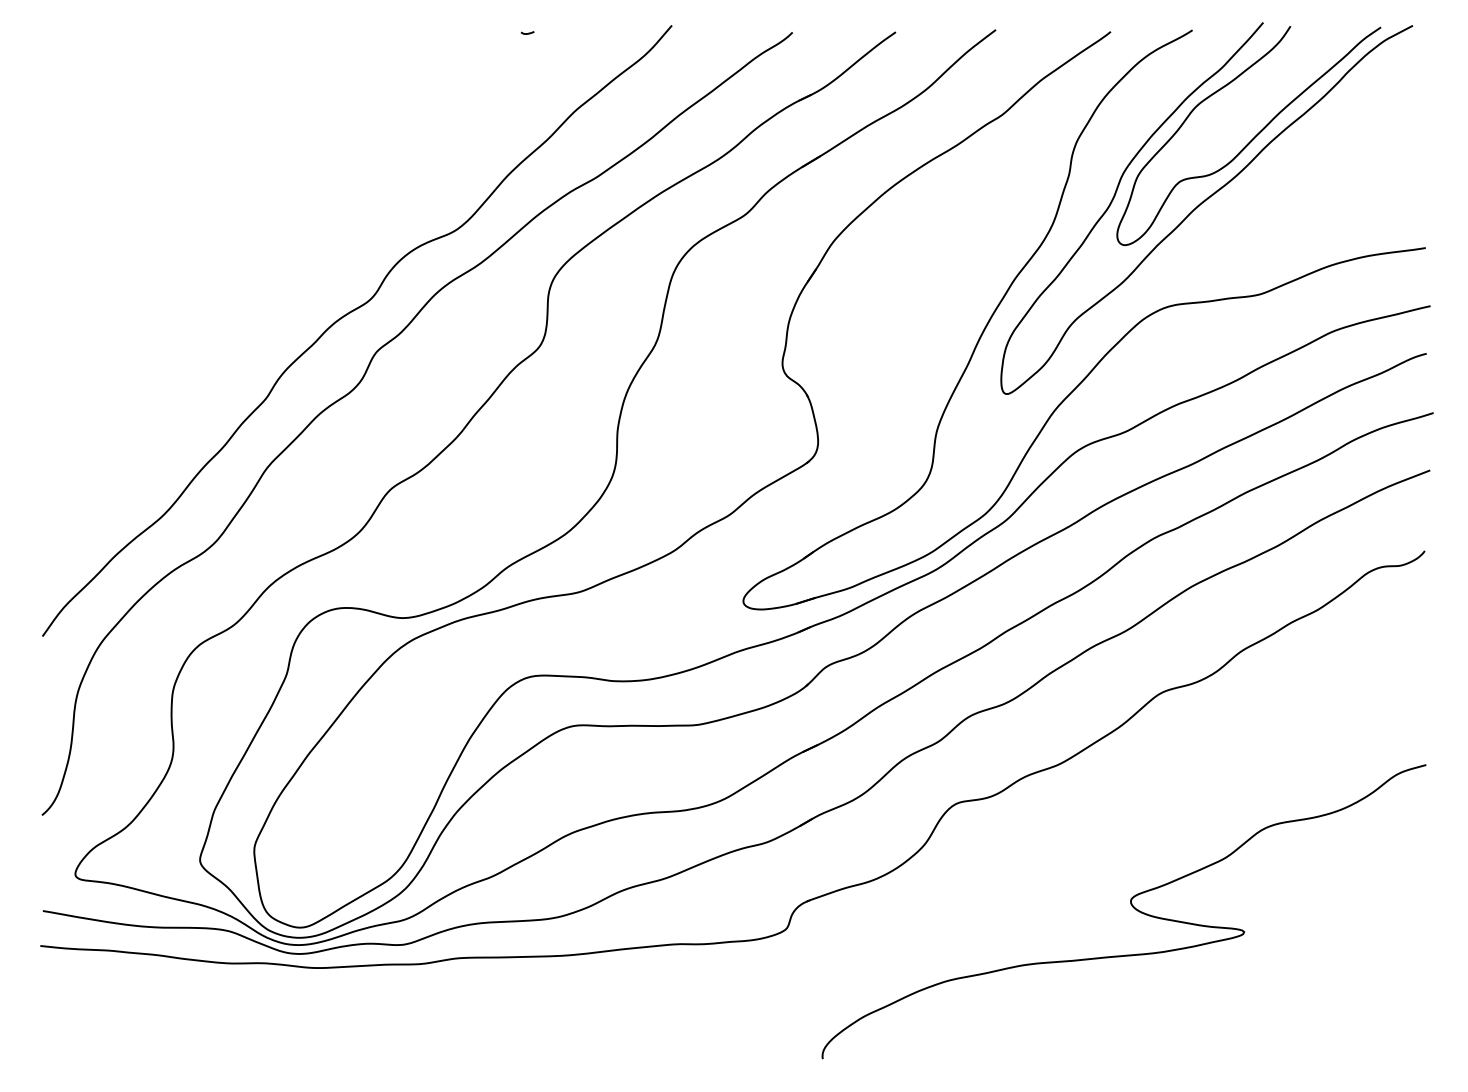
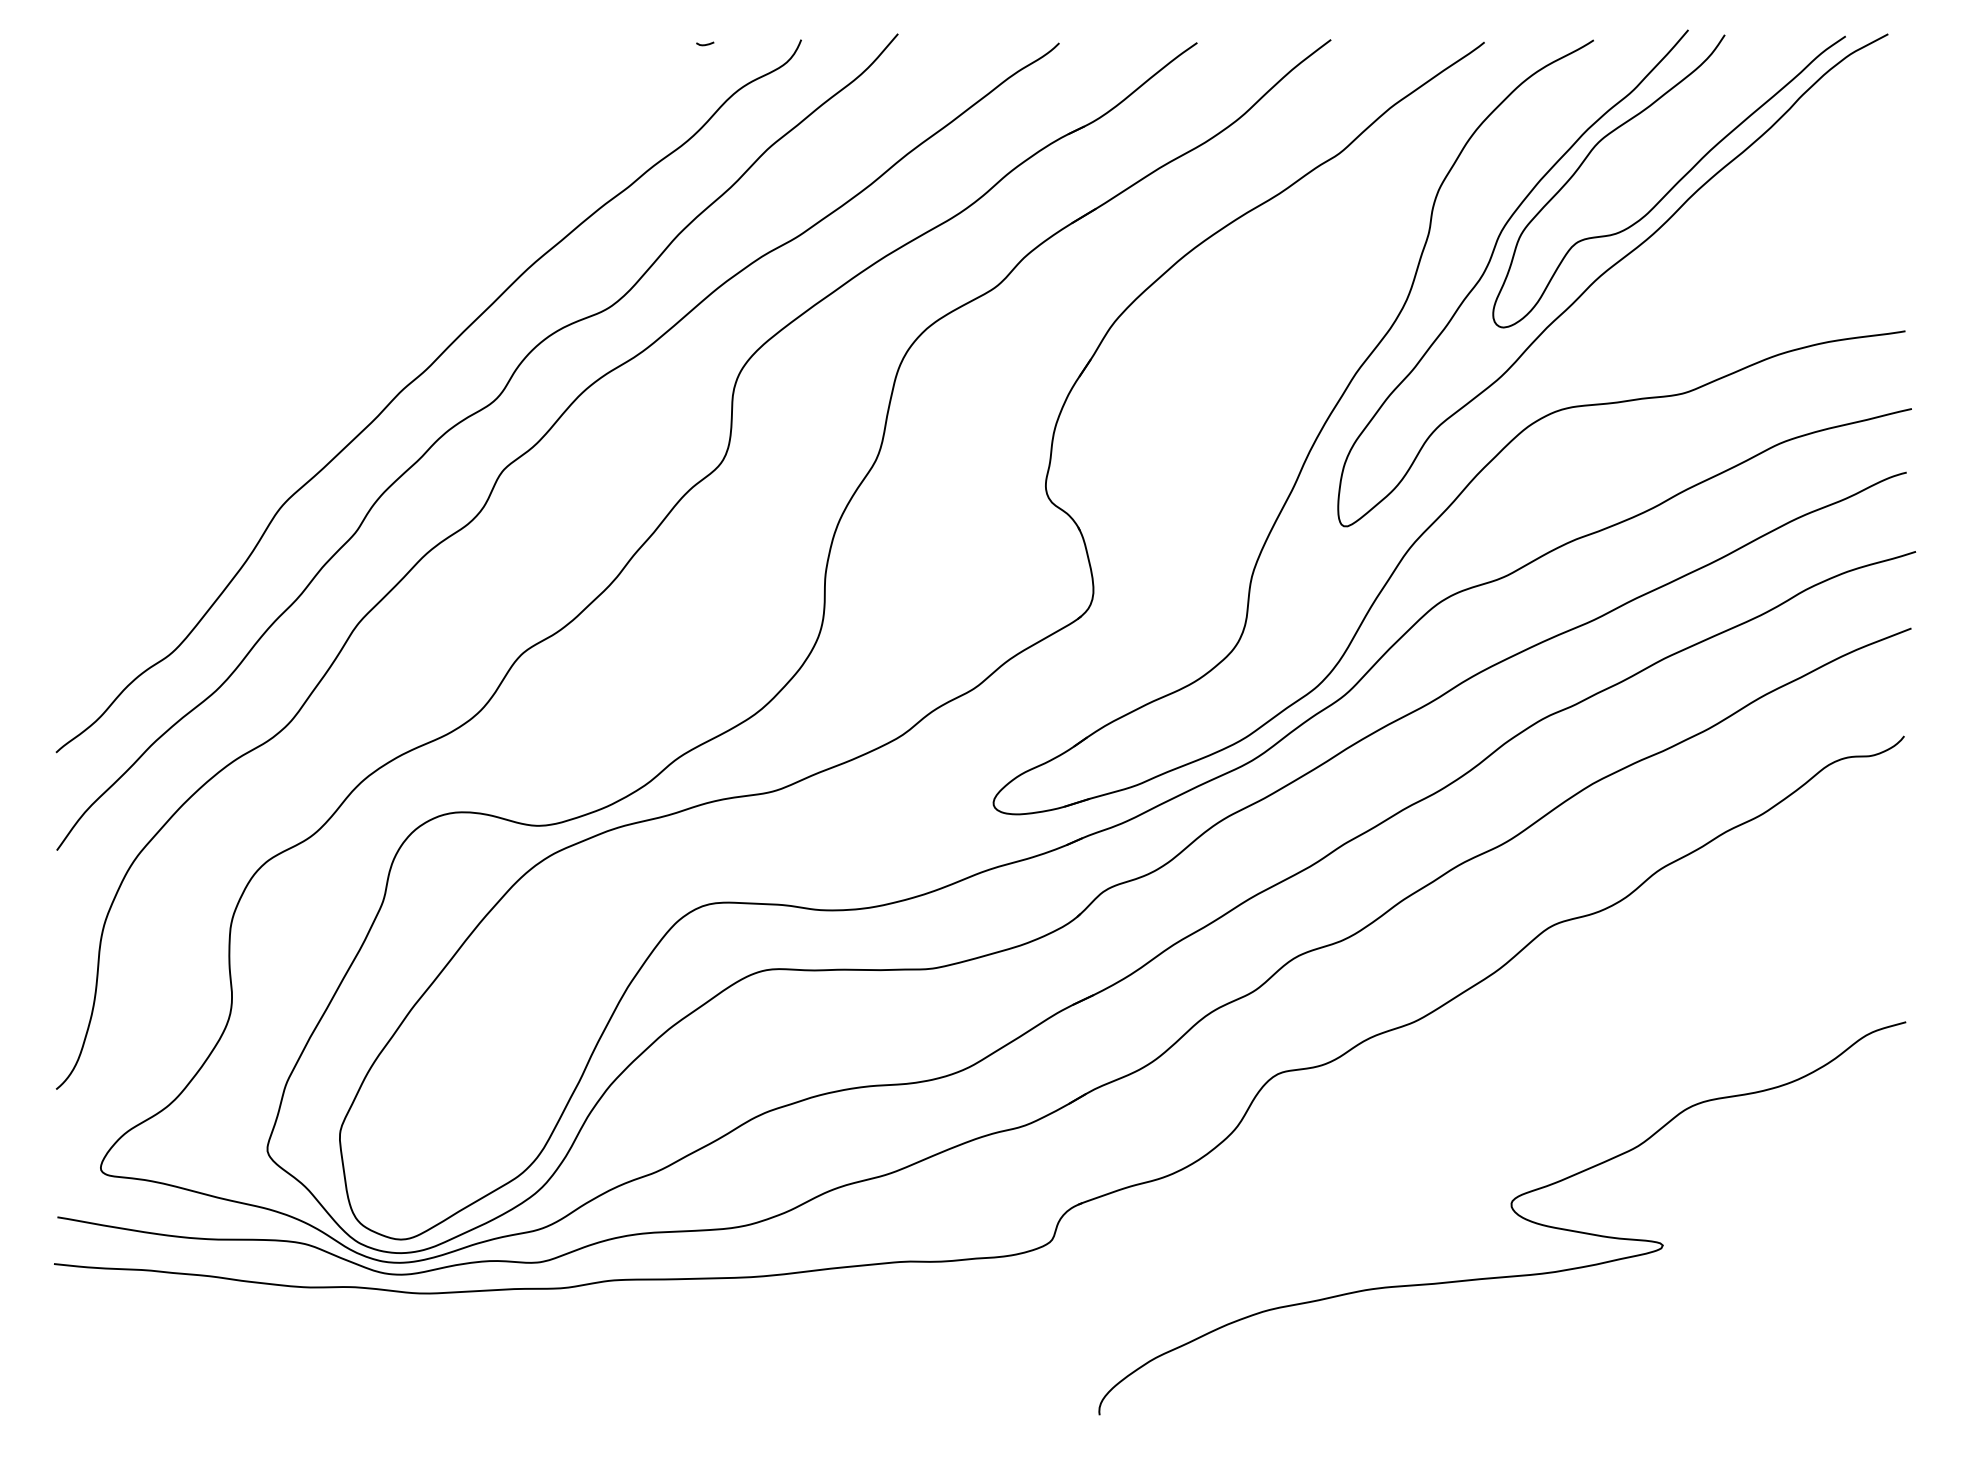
curve: (310, 285) -> (415, 381), added

